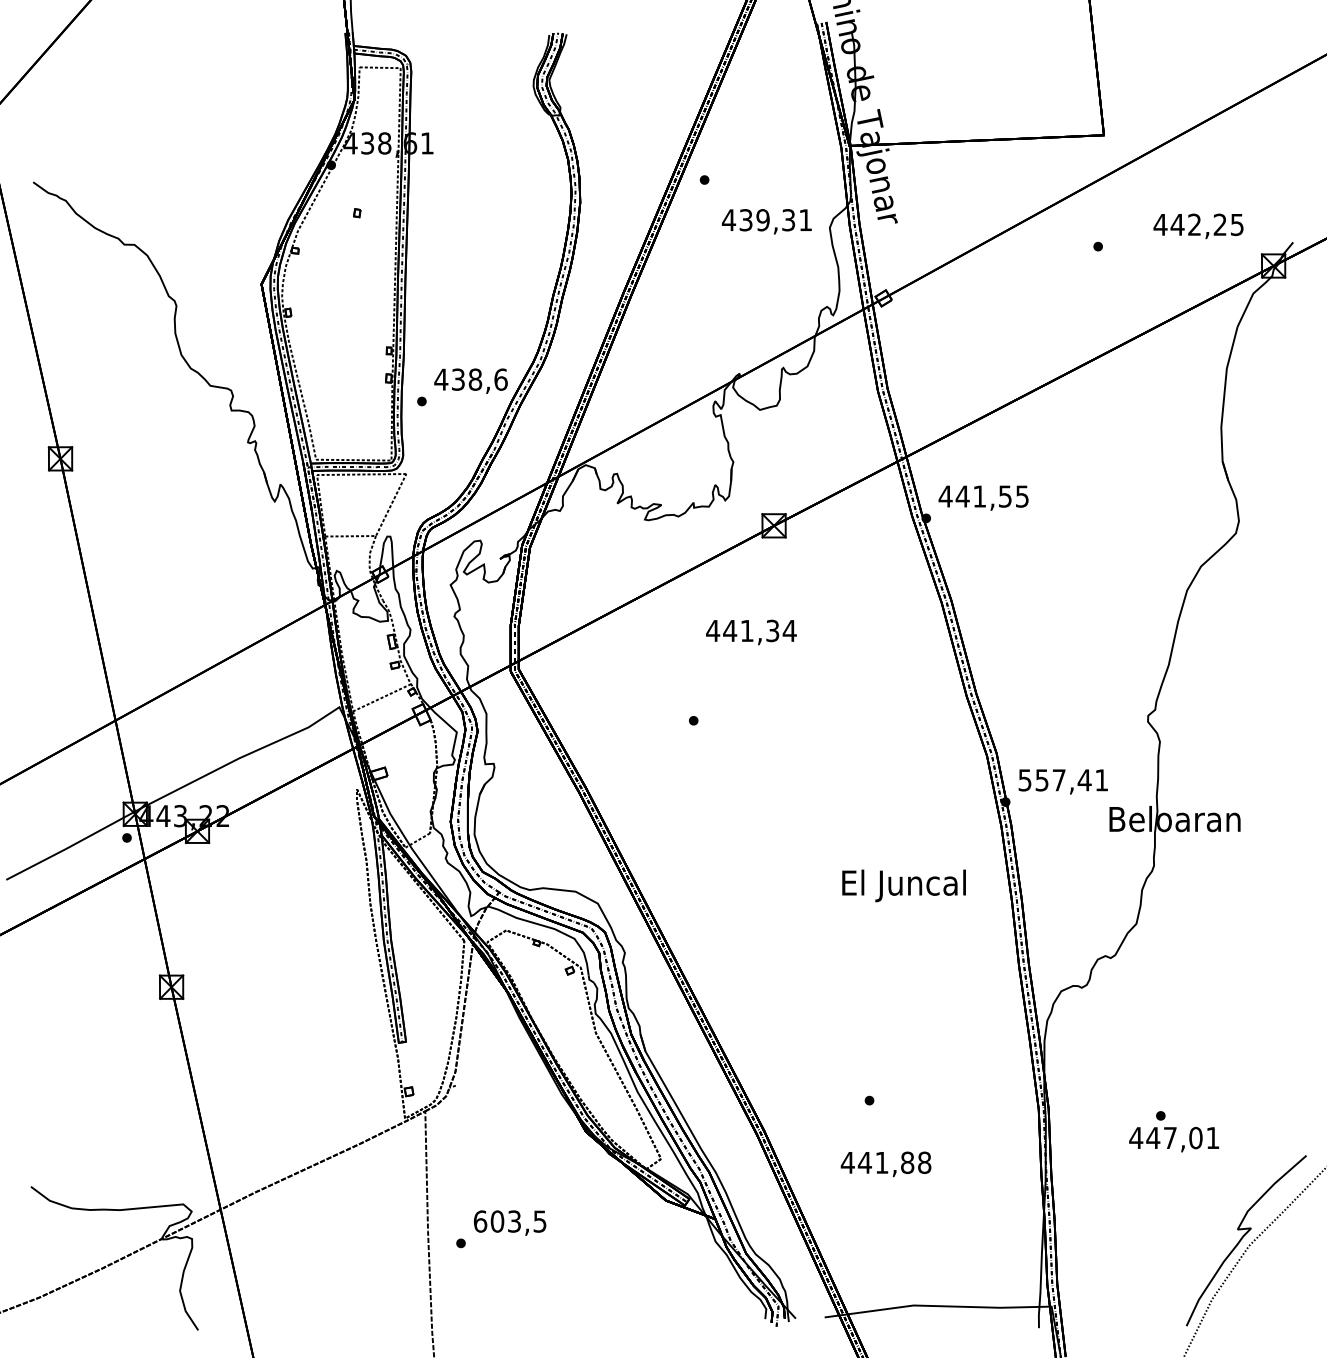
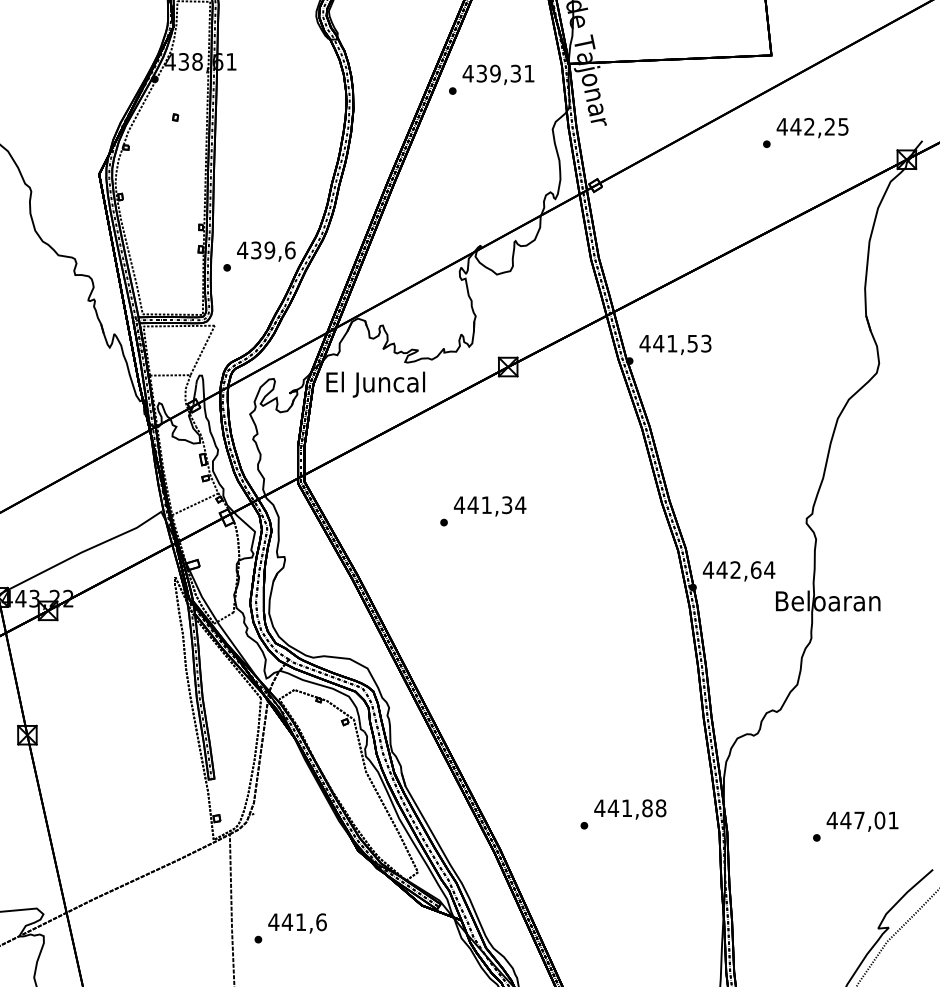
text: (766, 221) -> (498, 74), moved
text: (1198, 226) -> (812, 128), moved
text: (475, 379) -> (269, 250), 438,6 -> 439,6
text: (1022, 496) -> (706, 343), 441,55 -> 441,53
text: (751, 632) -> (490, 506), moved
text: (1063, 780) -> (739, 570), 557,41 -> 442,64
text: (903, 885) -> (375, 384), moved
text: (1173, 1139) -> (862, 821), moved
text: (885, 1164) -> (629, 809), moved
text: (509, 1221) -> (297, 922), 603,5 -> 441,6

